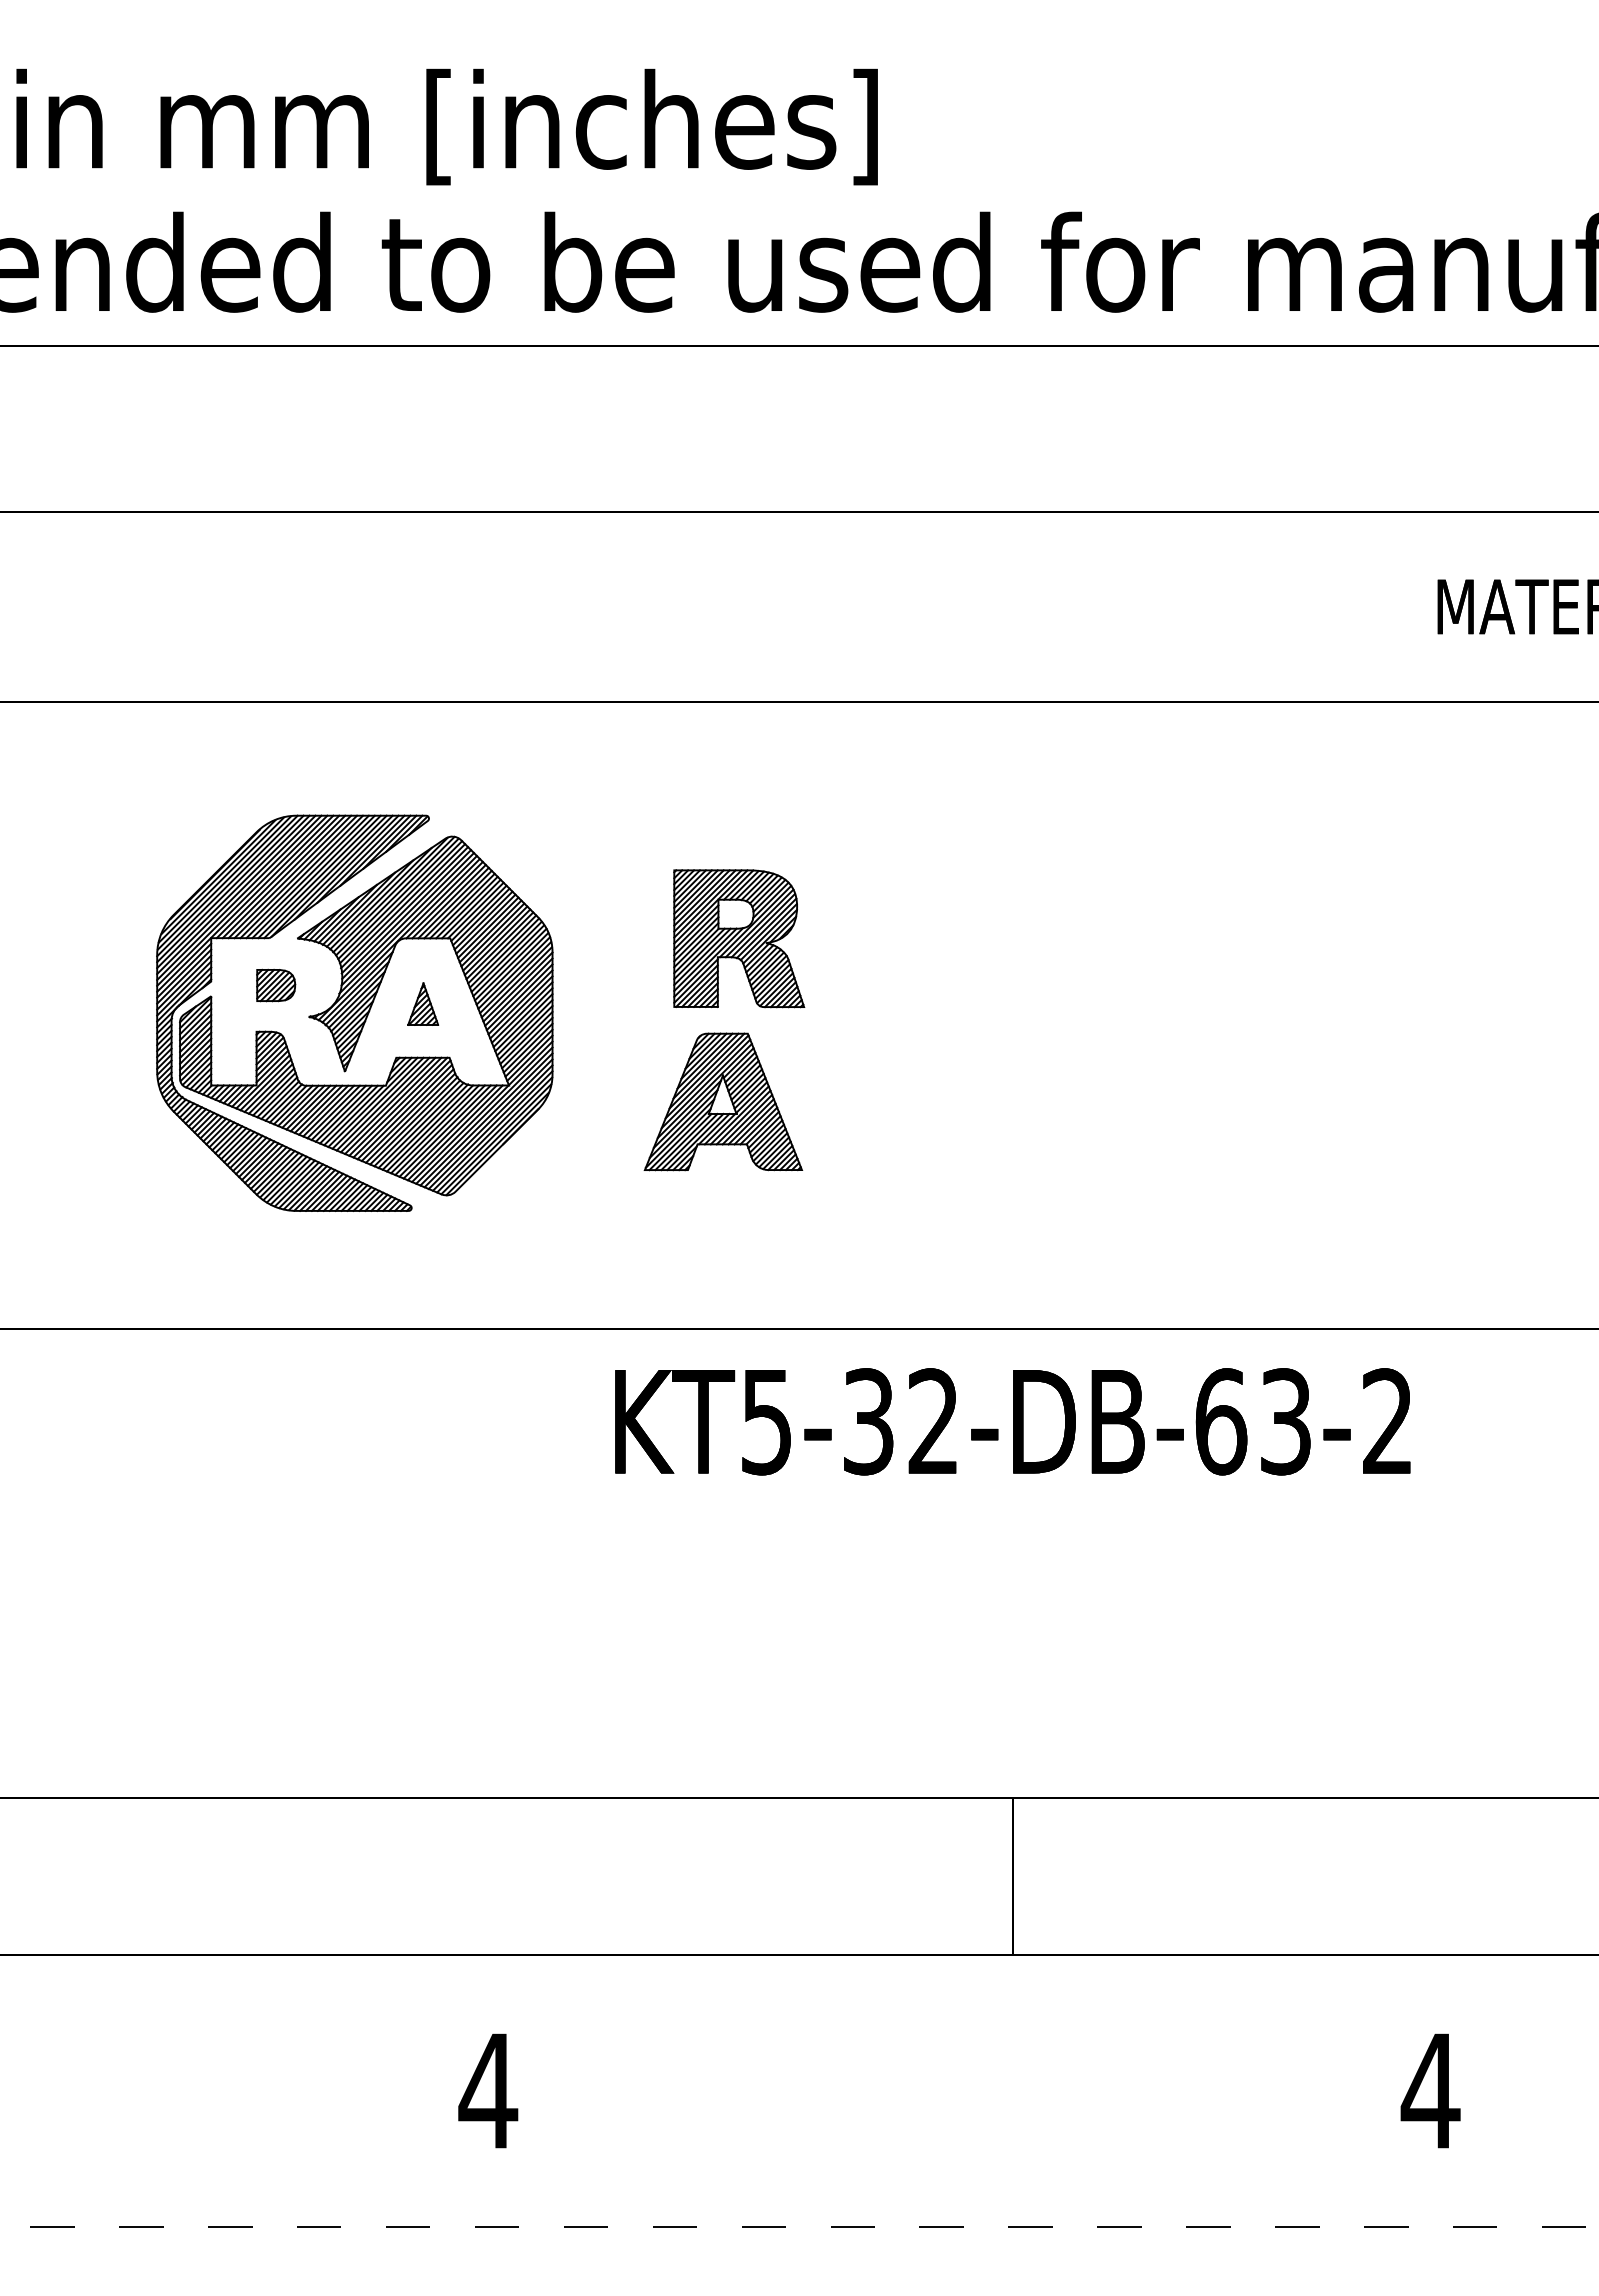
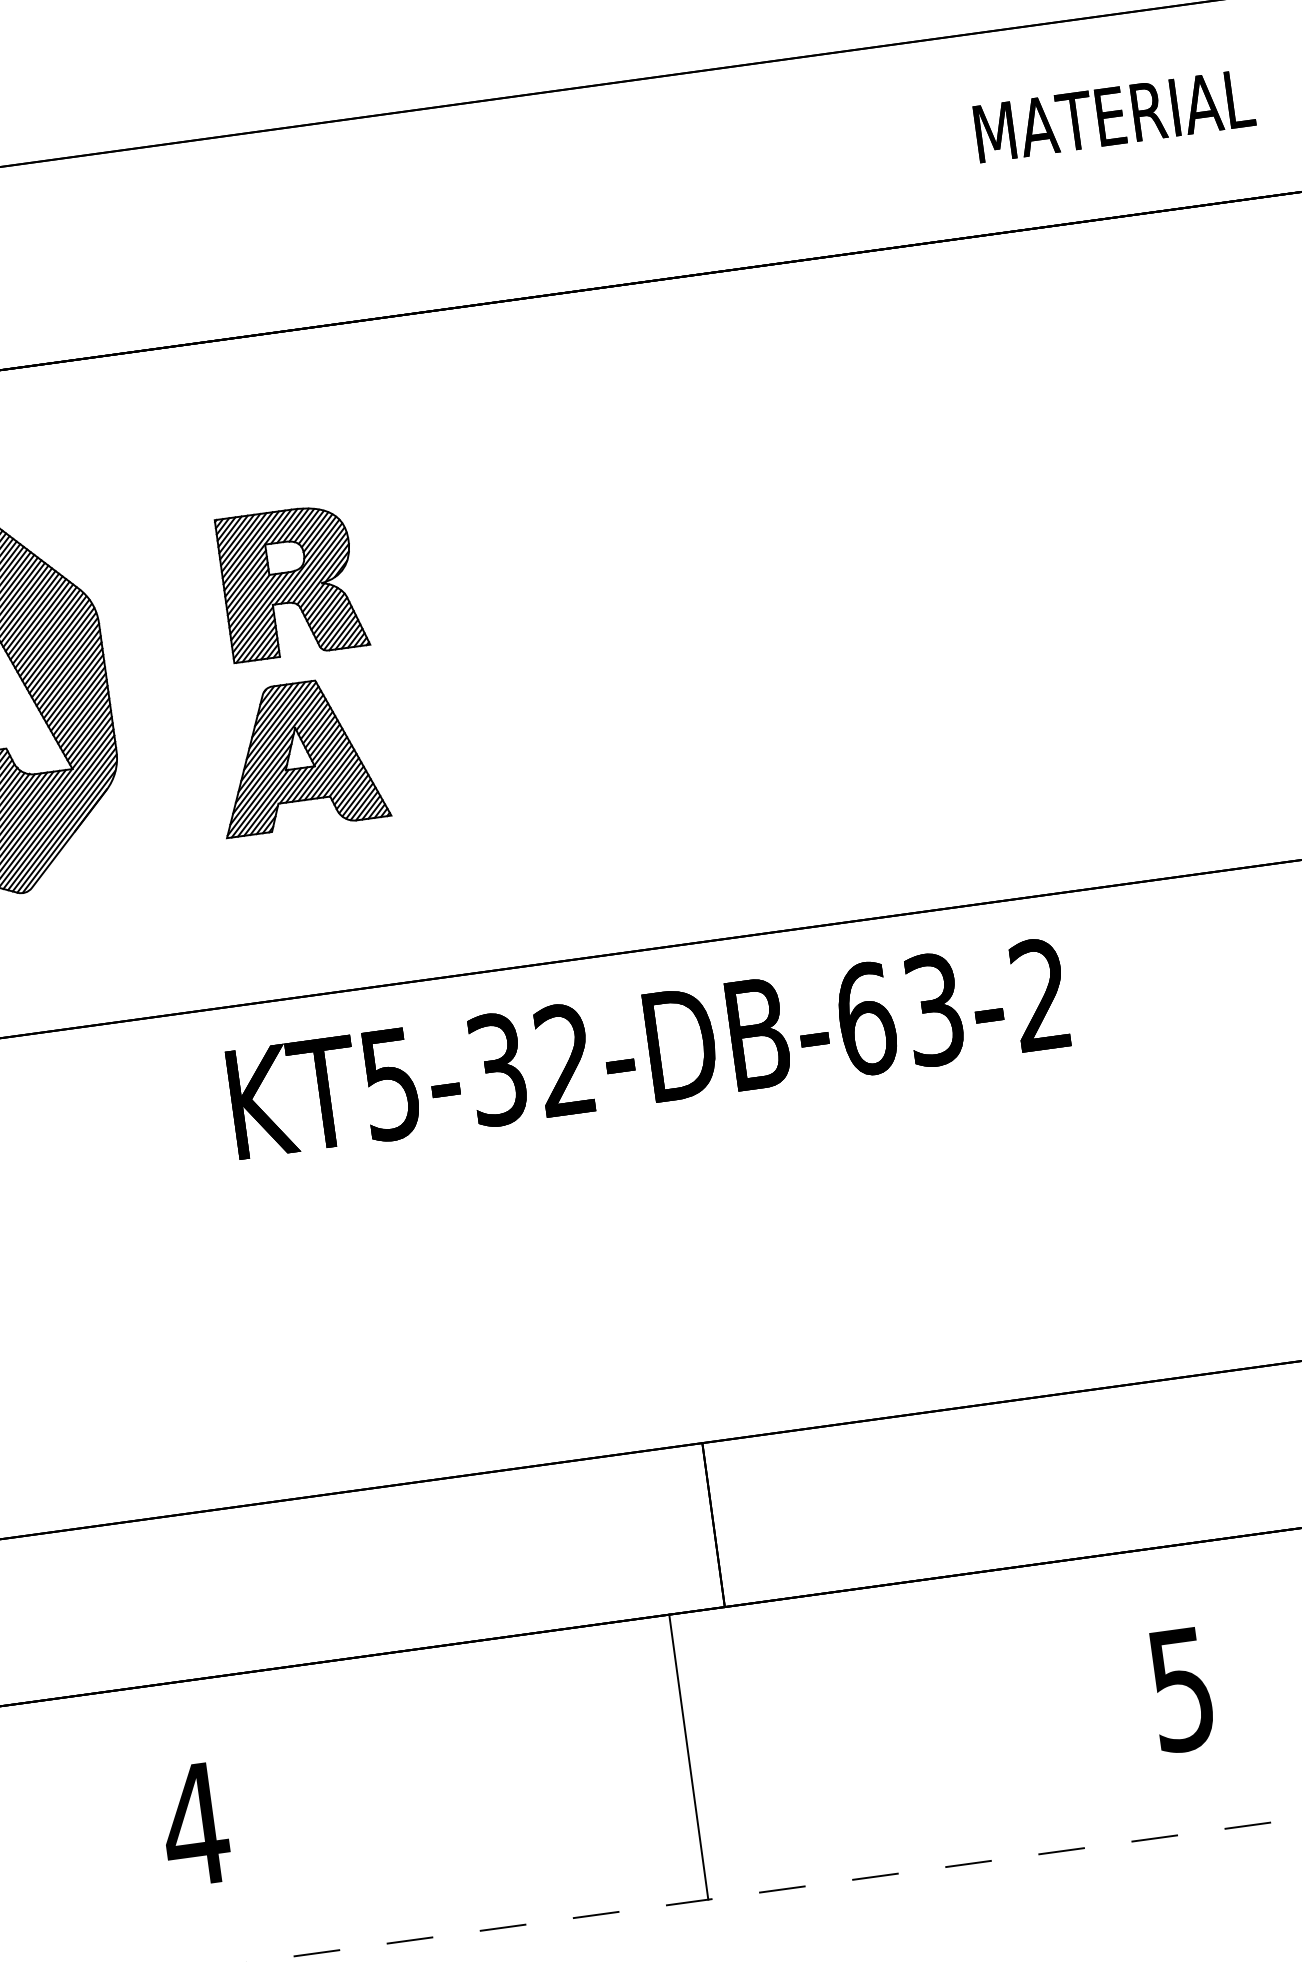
line: (959, 2090) -> (688, 1756), added
text: (1430, 2091) -> (1181, 1690), 4 -> 5

